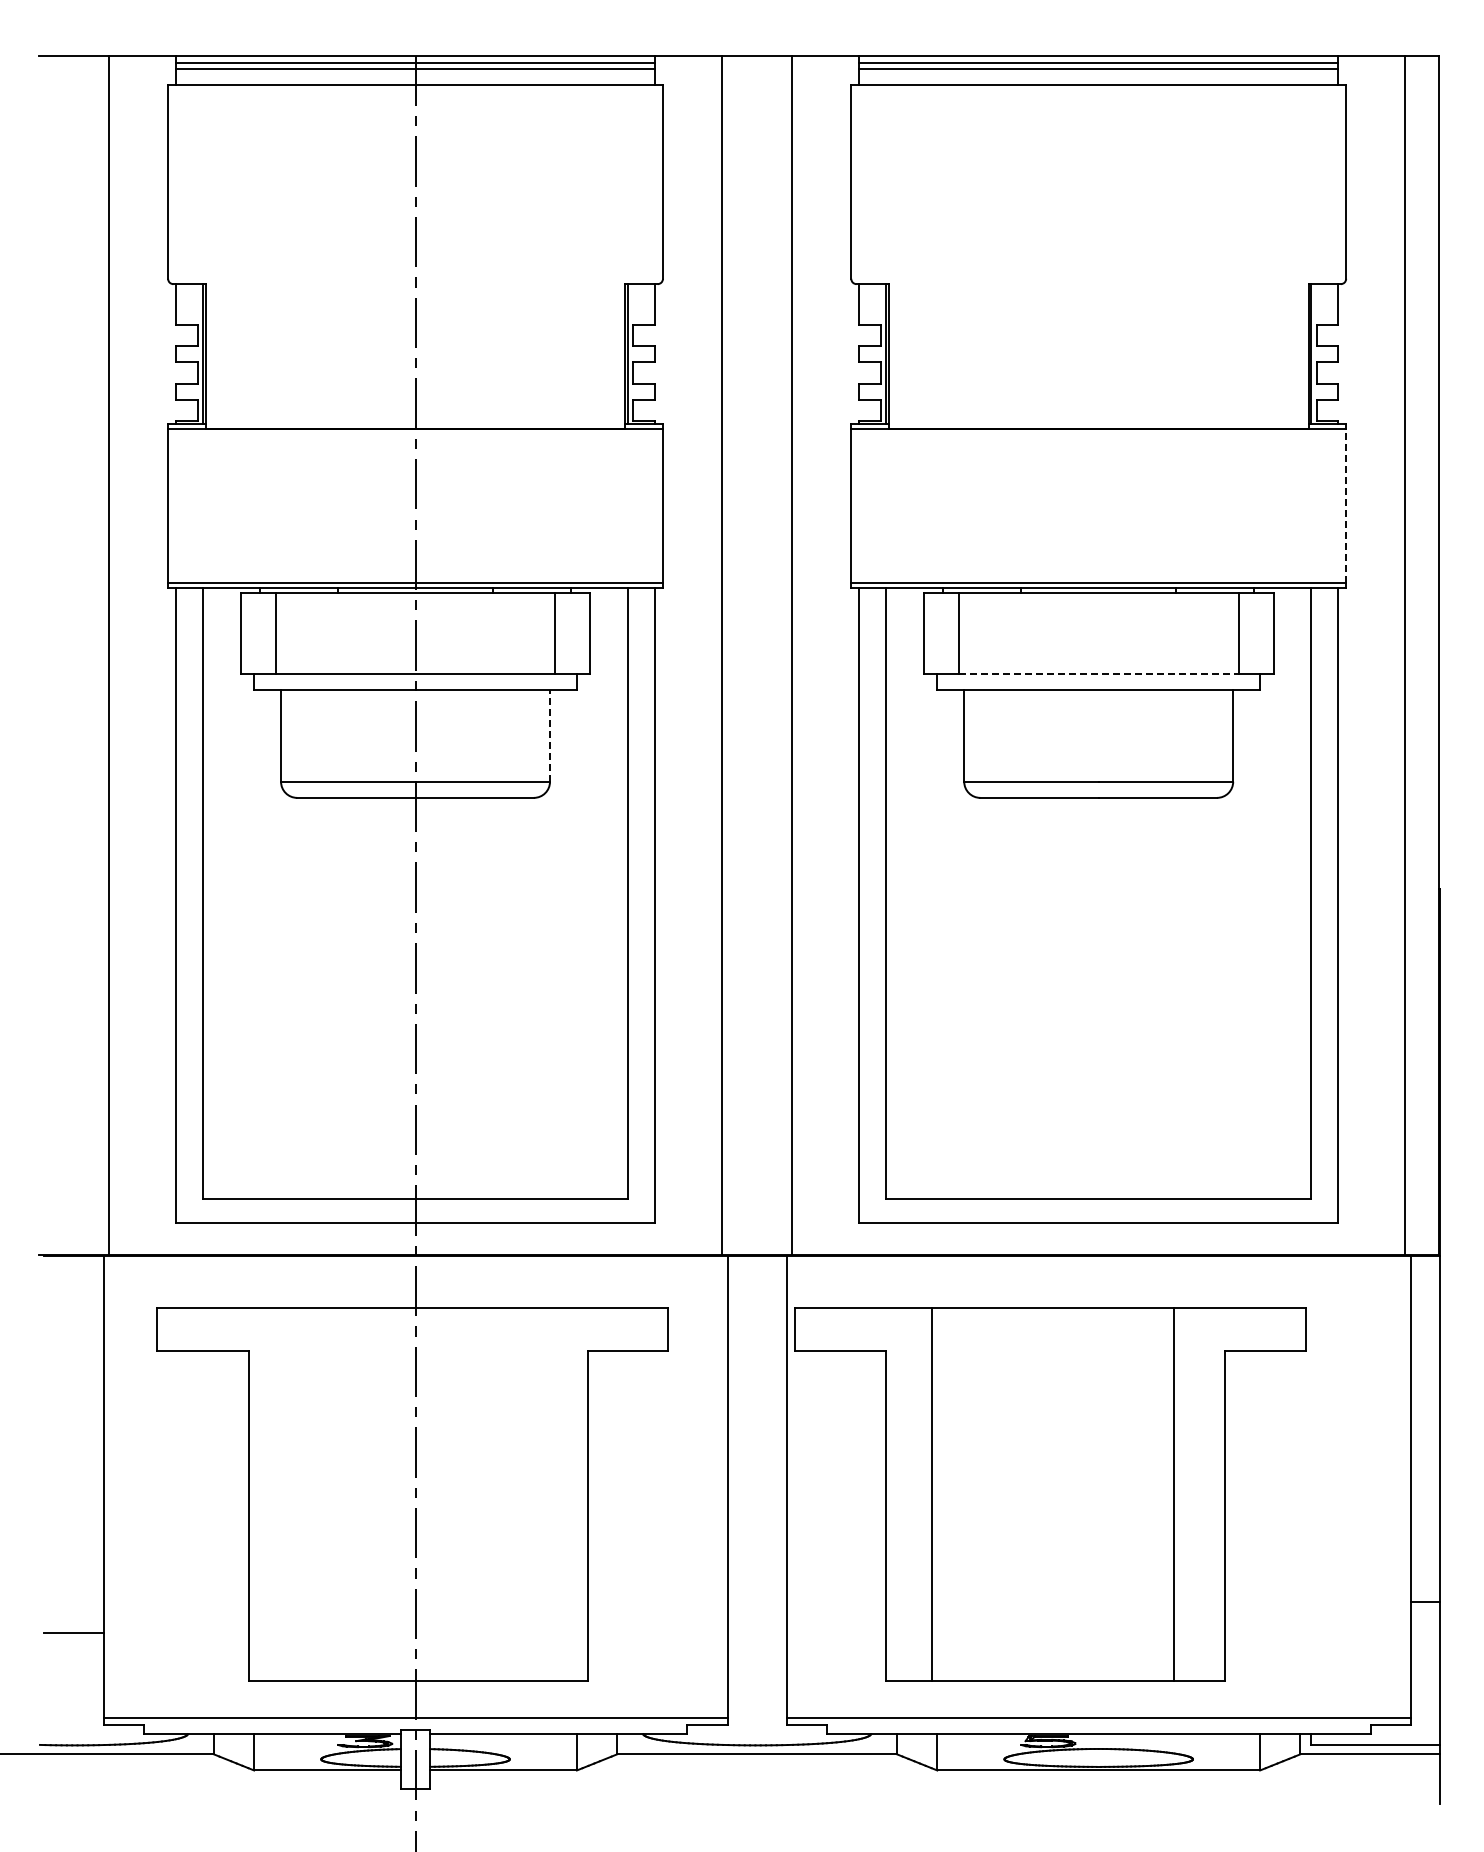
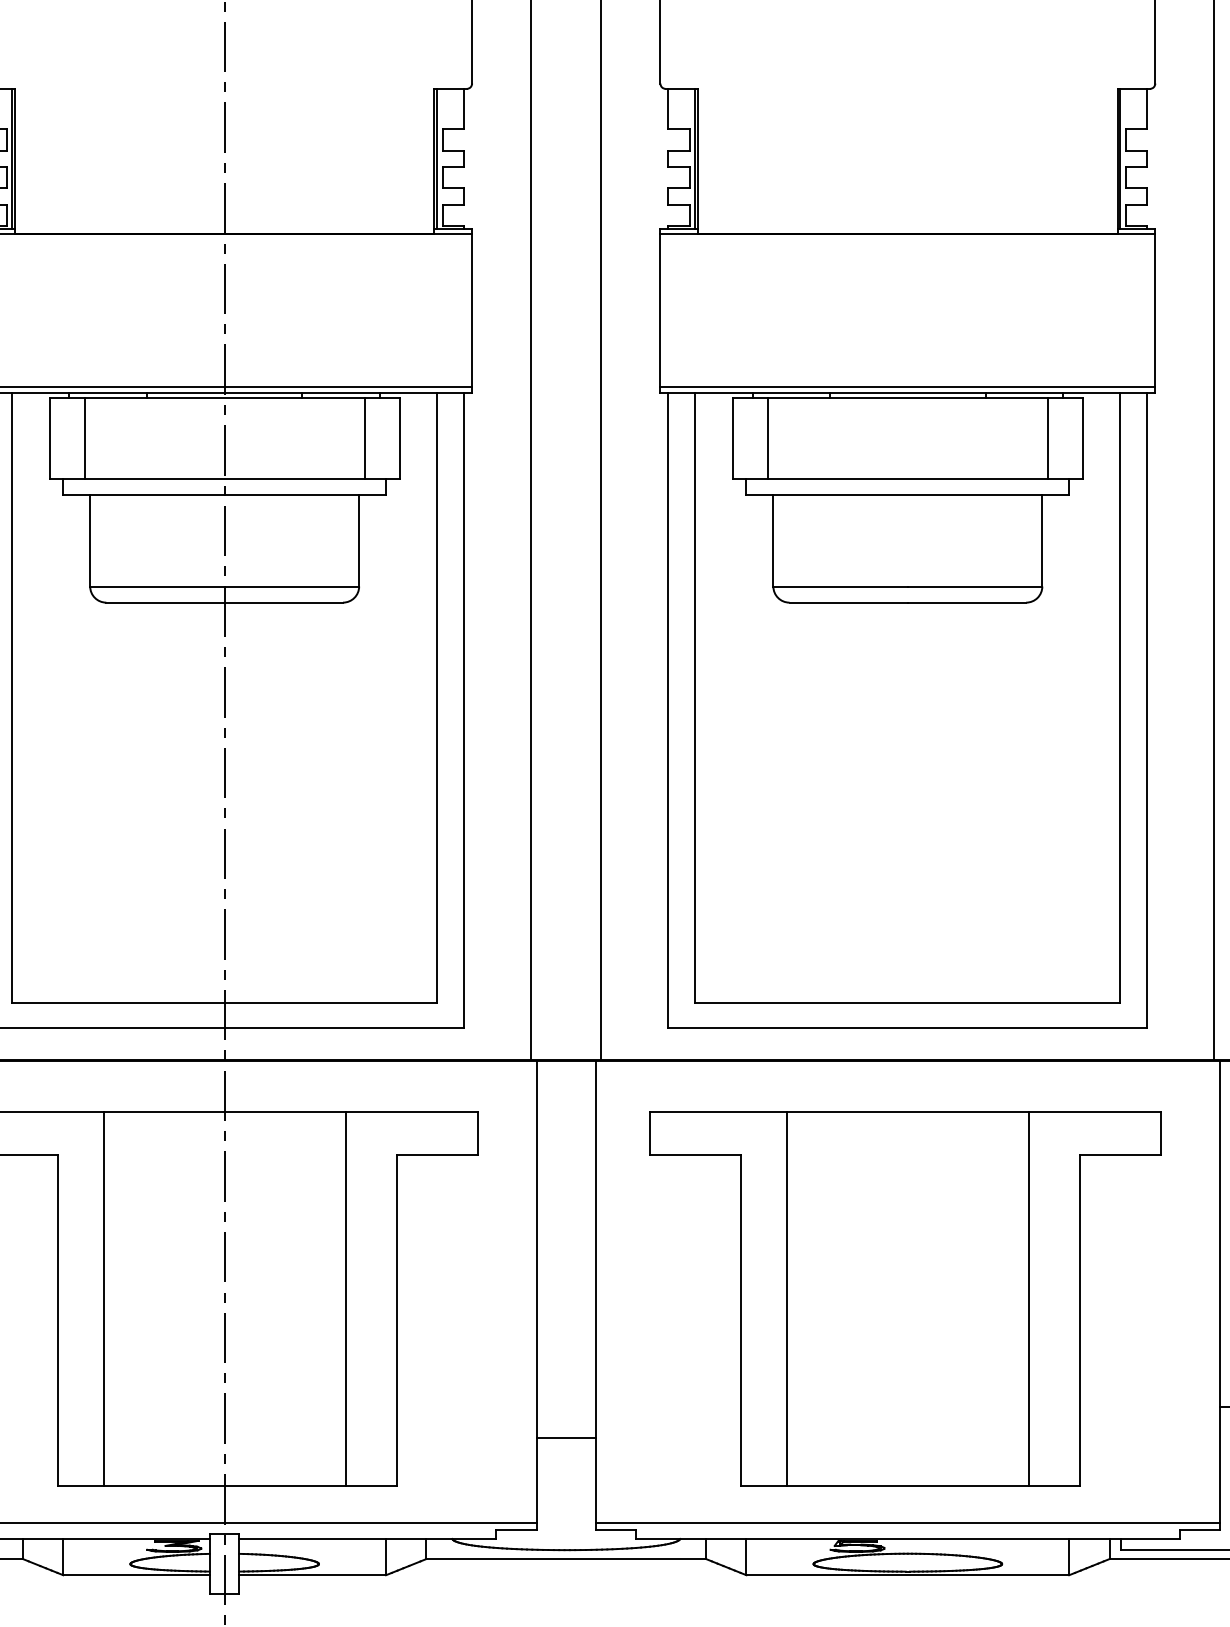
line: (1346, 506) -> (1155, 311), dashed -> solid
line: (1098, 674) -> (907, 479), dashed -> solid
line: (550, 736) -> (359, 541), dashed -> solid
line: (294, 1494) -> (103, 1299), added
line: (536, 1494) -> (345, 1299), added
part: (1050, 1494) -> (905, 1299), moved
line: (756, 1633) -> (565, 1438), added

